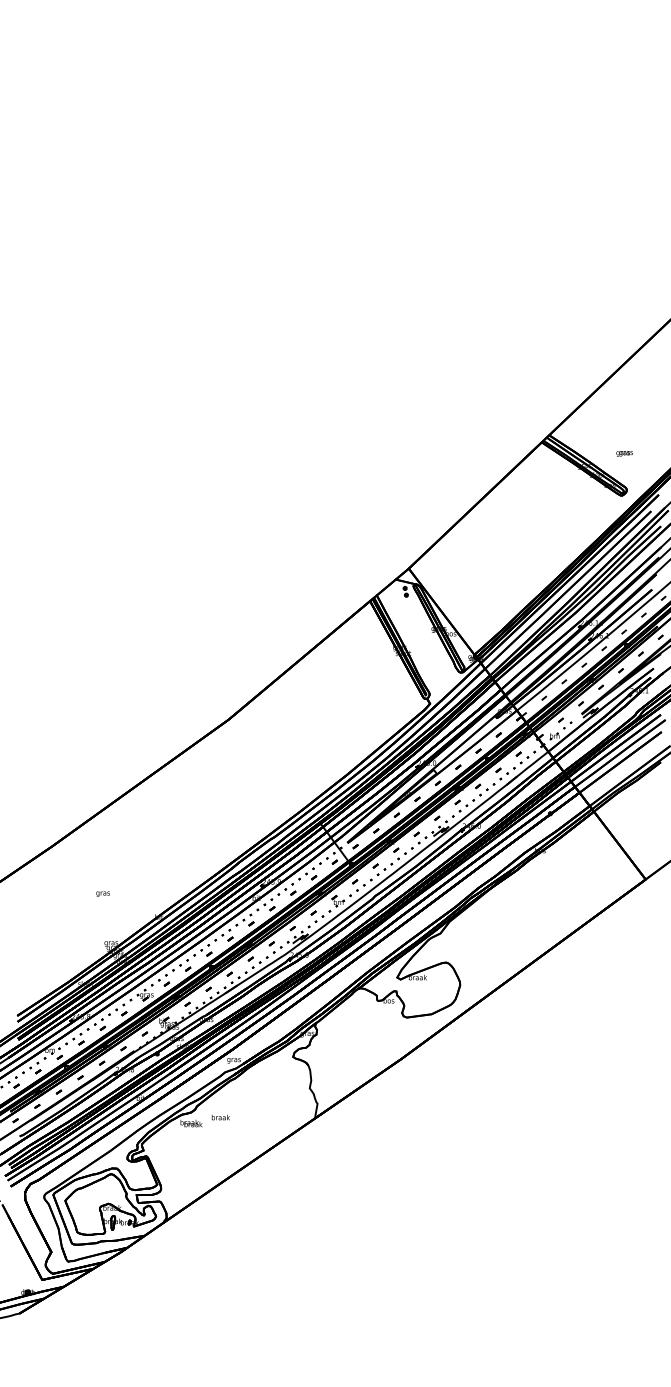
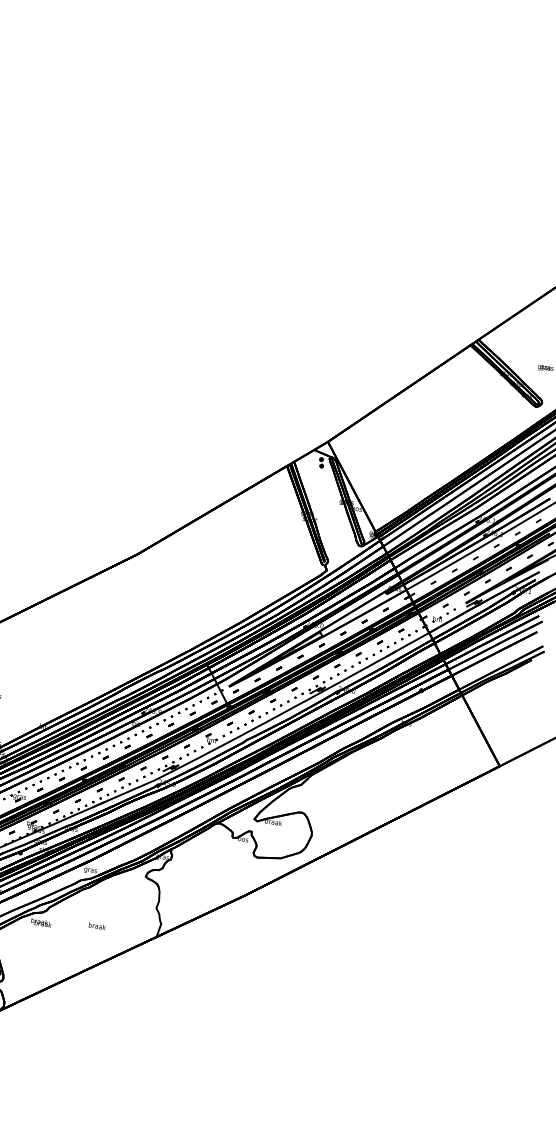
text: (220, 1117) -> (97, 926), moved

